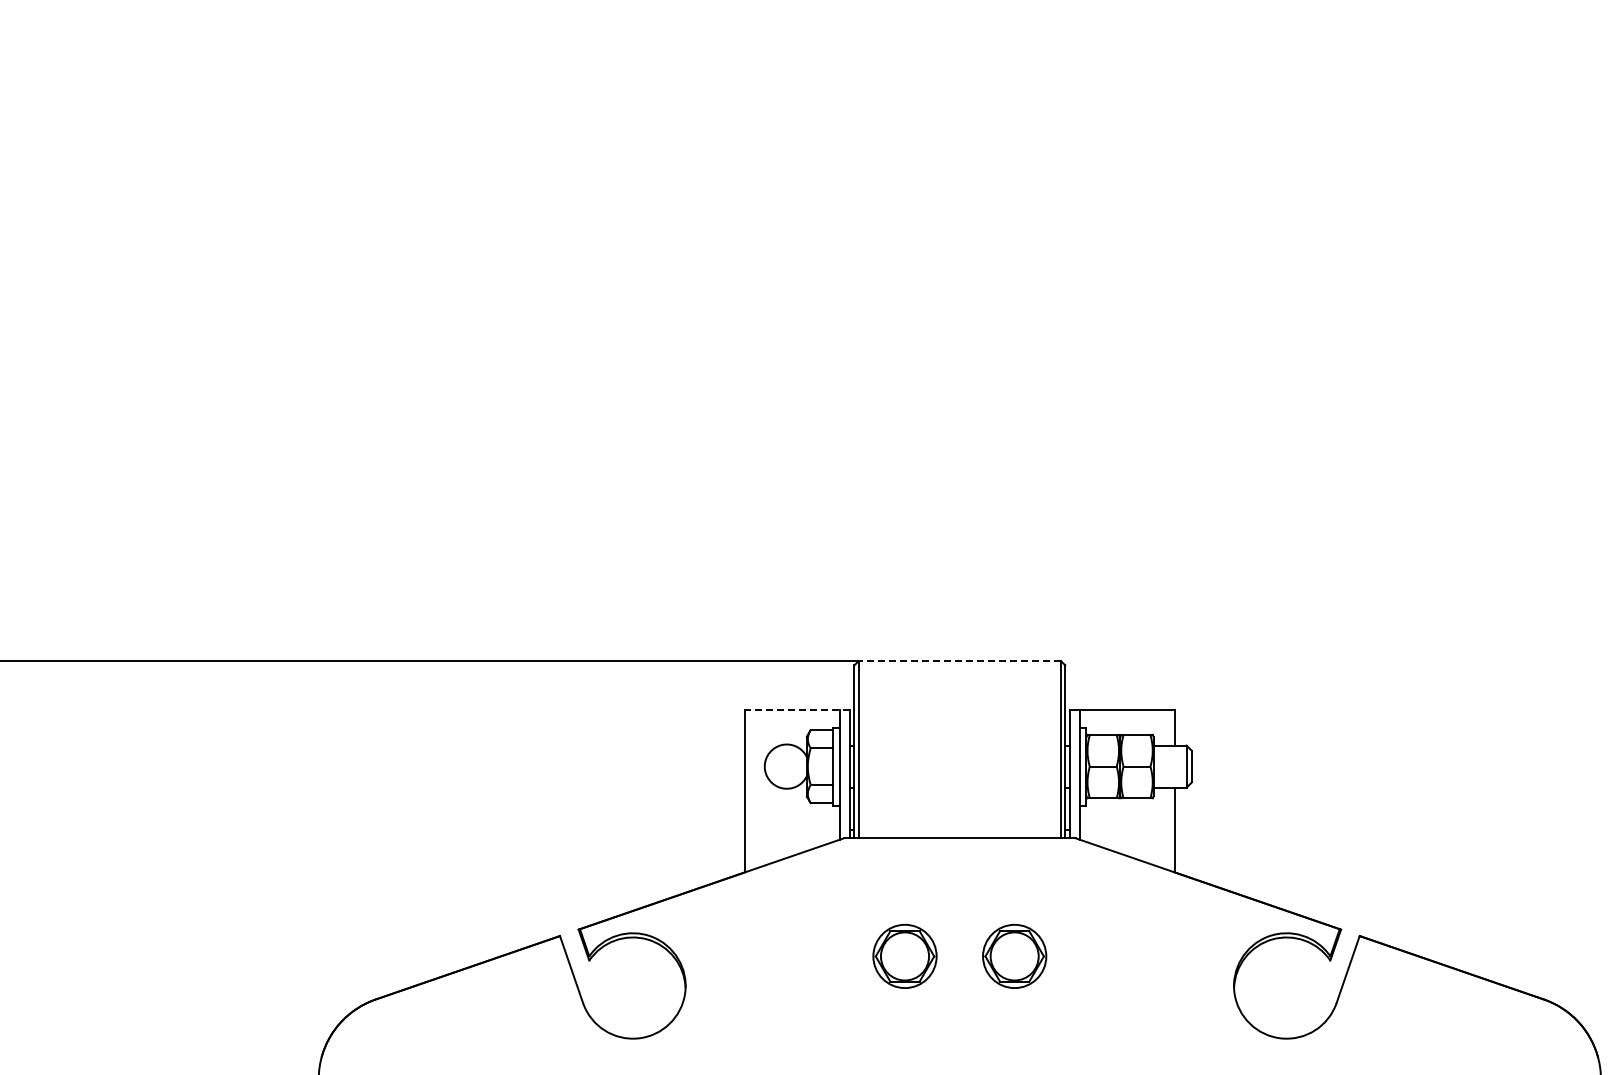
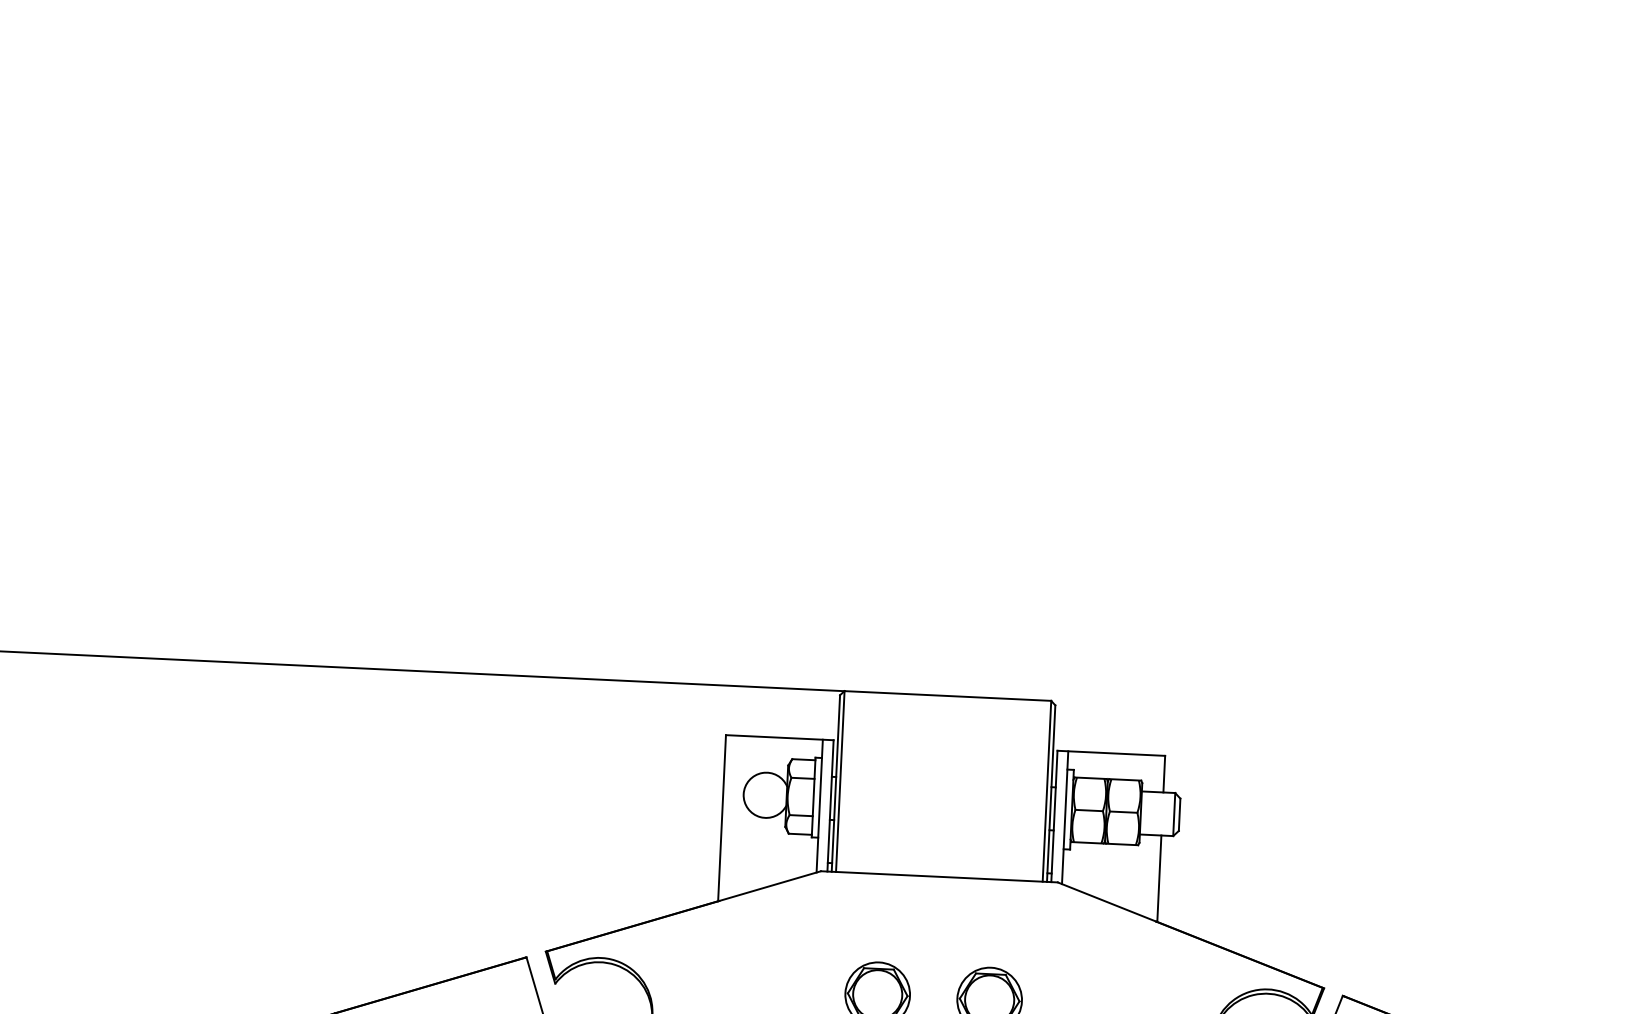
line: (959, 661) -> (947, 696), dashed -> solid
line: (797, 709) -> (779, 737), dashed -> solid

